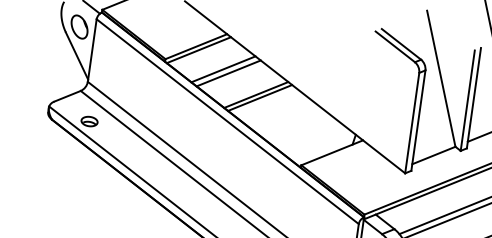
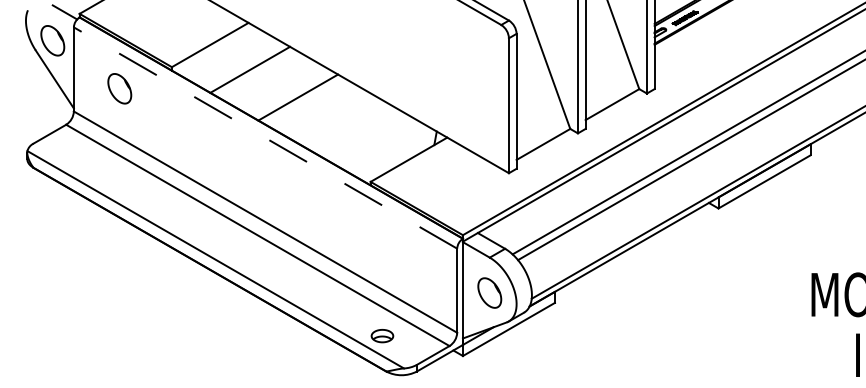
line: (198, 50) -> (214, 49), removed
part: (124, 69) -> (119, 88), added
line: (228, 73) -> (257, 74), removed
line: (259, 97) -> (303, 100), removed
part: (89, 121) -> (83, 163), removed
line: (227, 121) -> (265, 137), solid -> dashed

